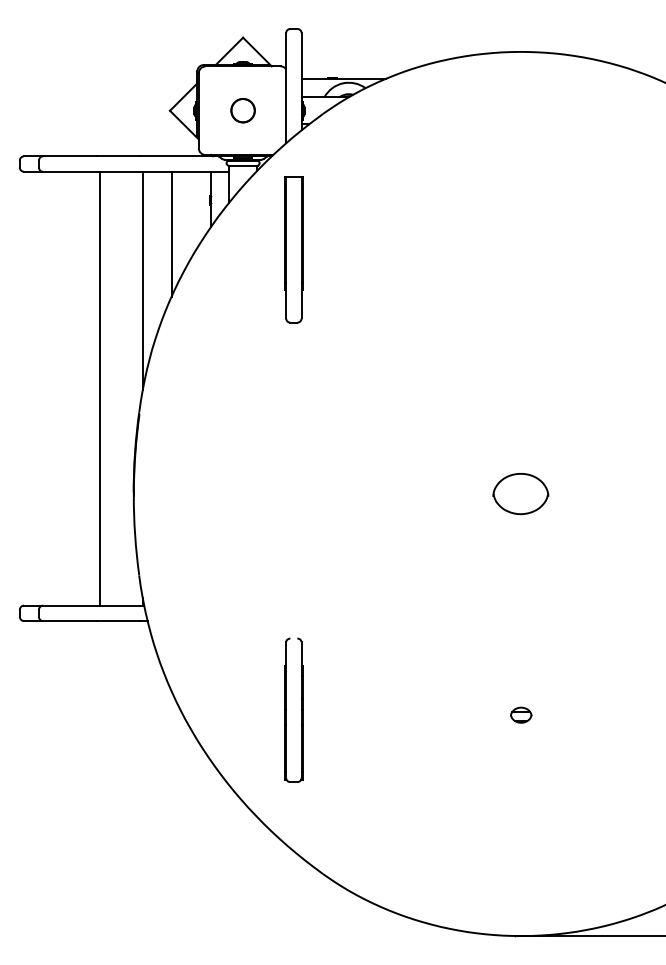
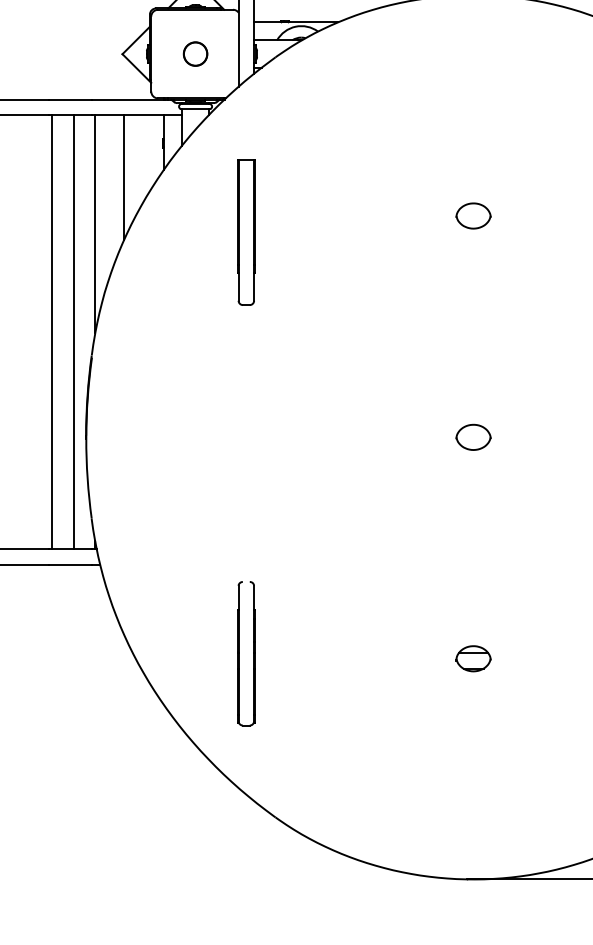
part: (293, 249) -> (245, 231), moved
part: (521, 272) -> (473, 215), added
line: (121, 388) -> (73, 331), added
part: (521, 493) -> (473, 436), size x0.62
part: (521, 714) -> (473, 657), size x1.67

